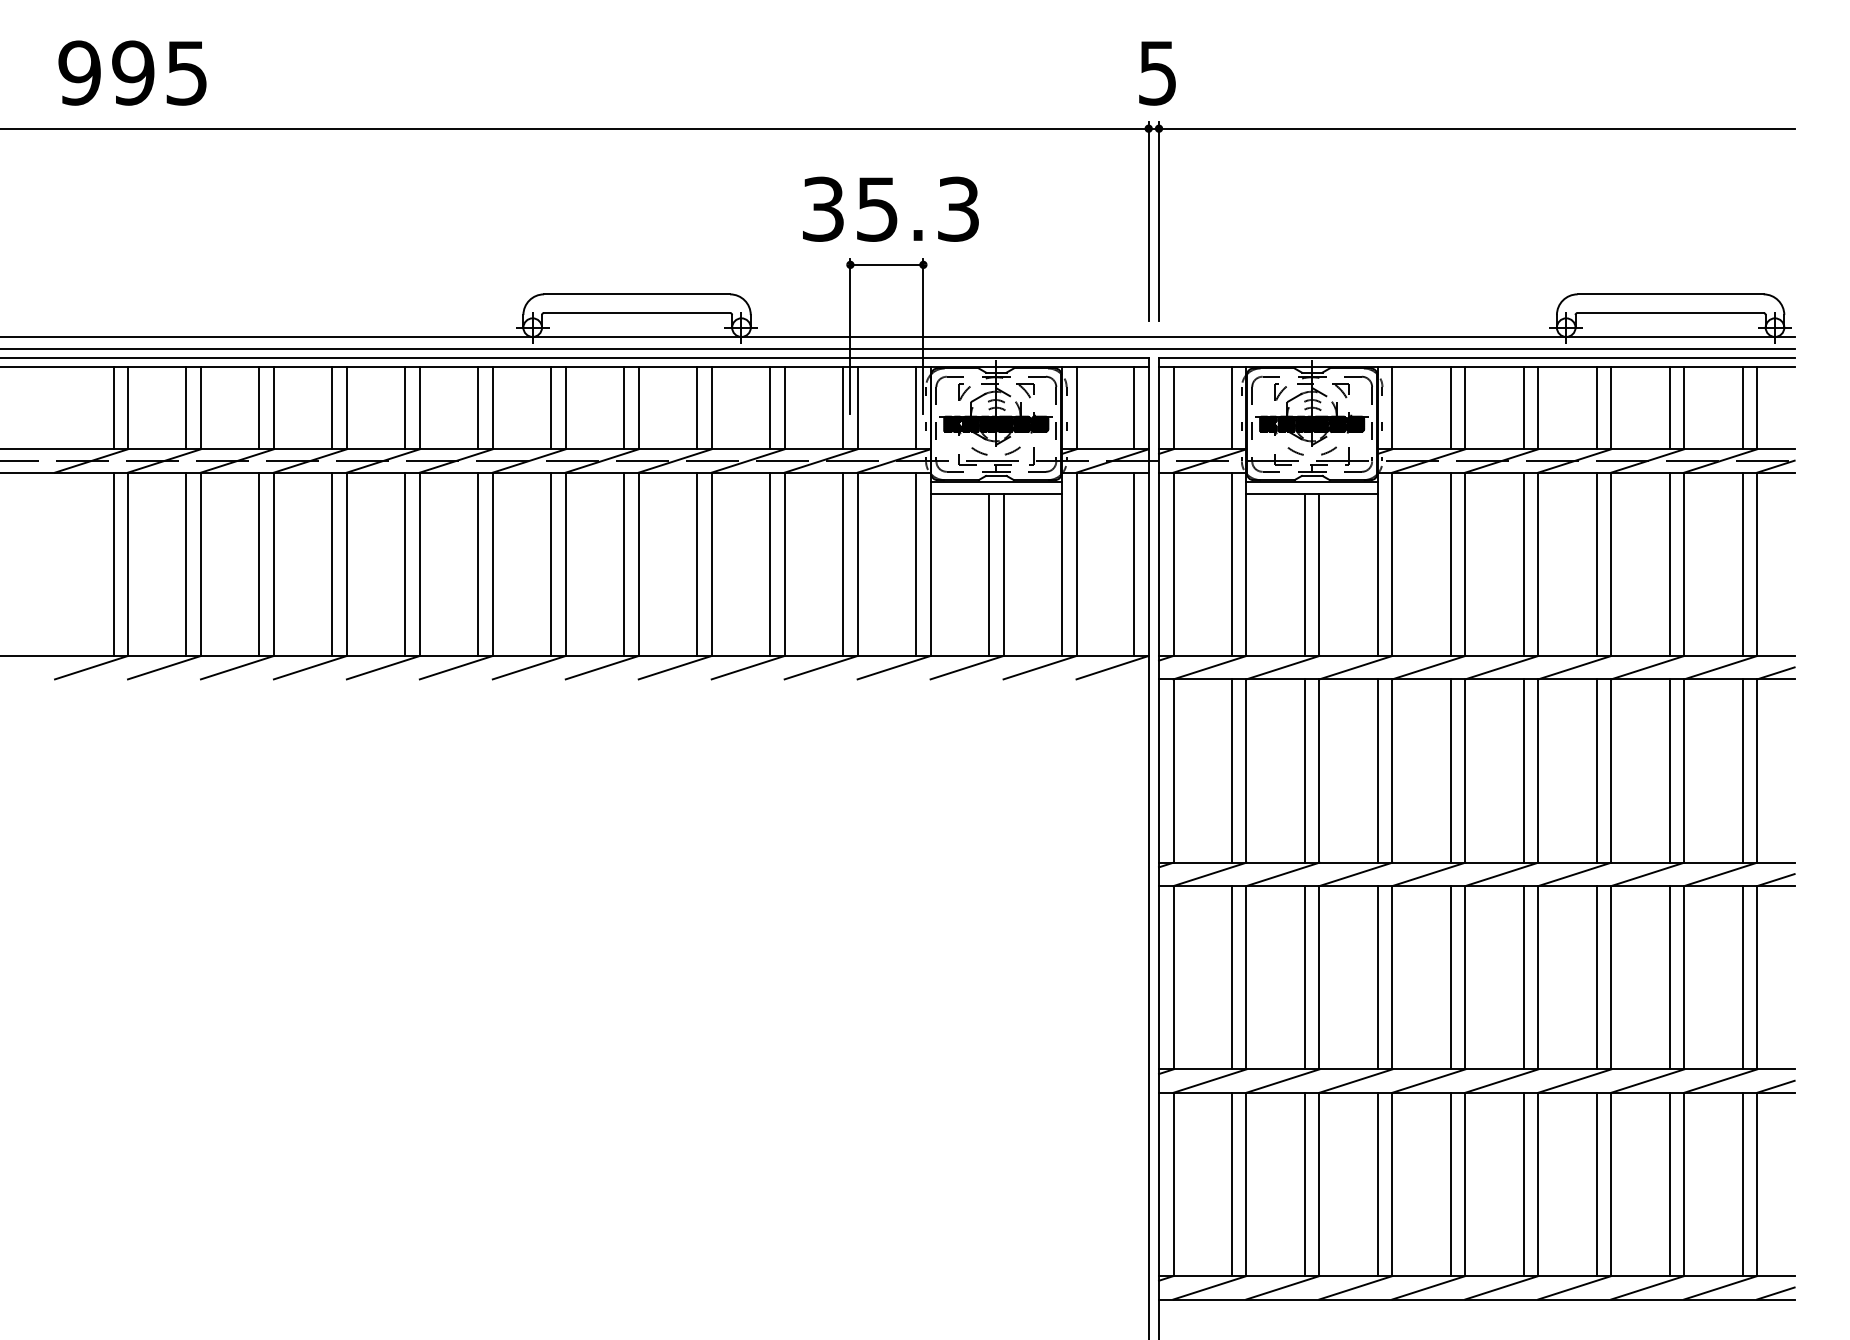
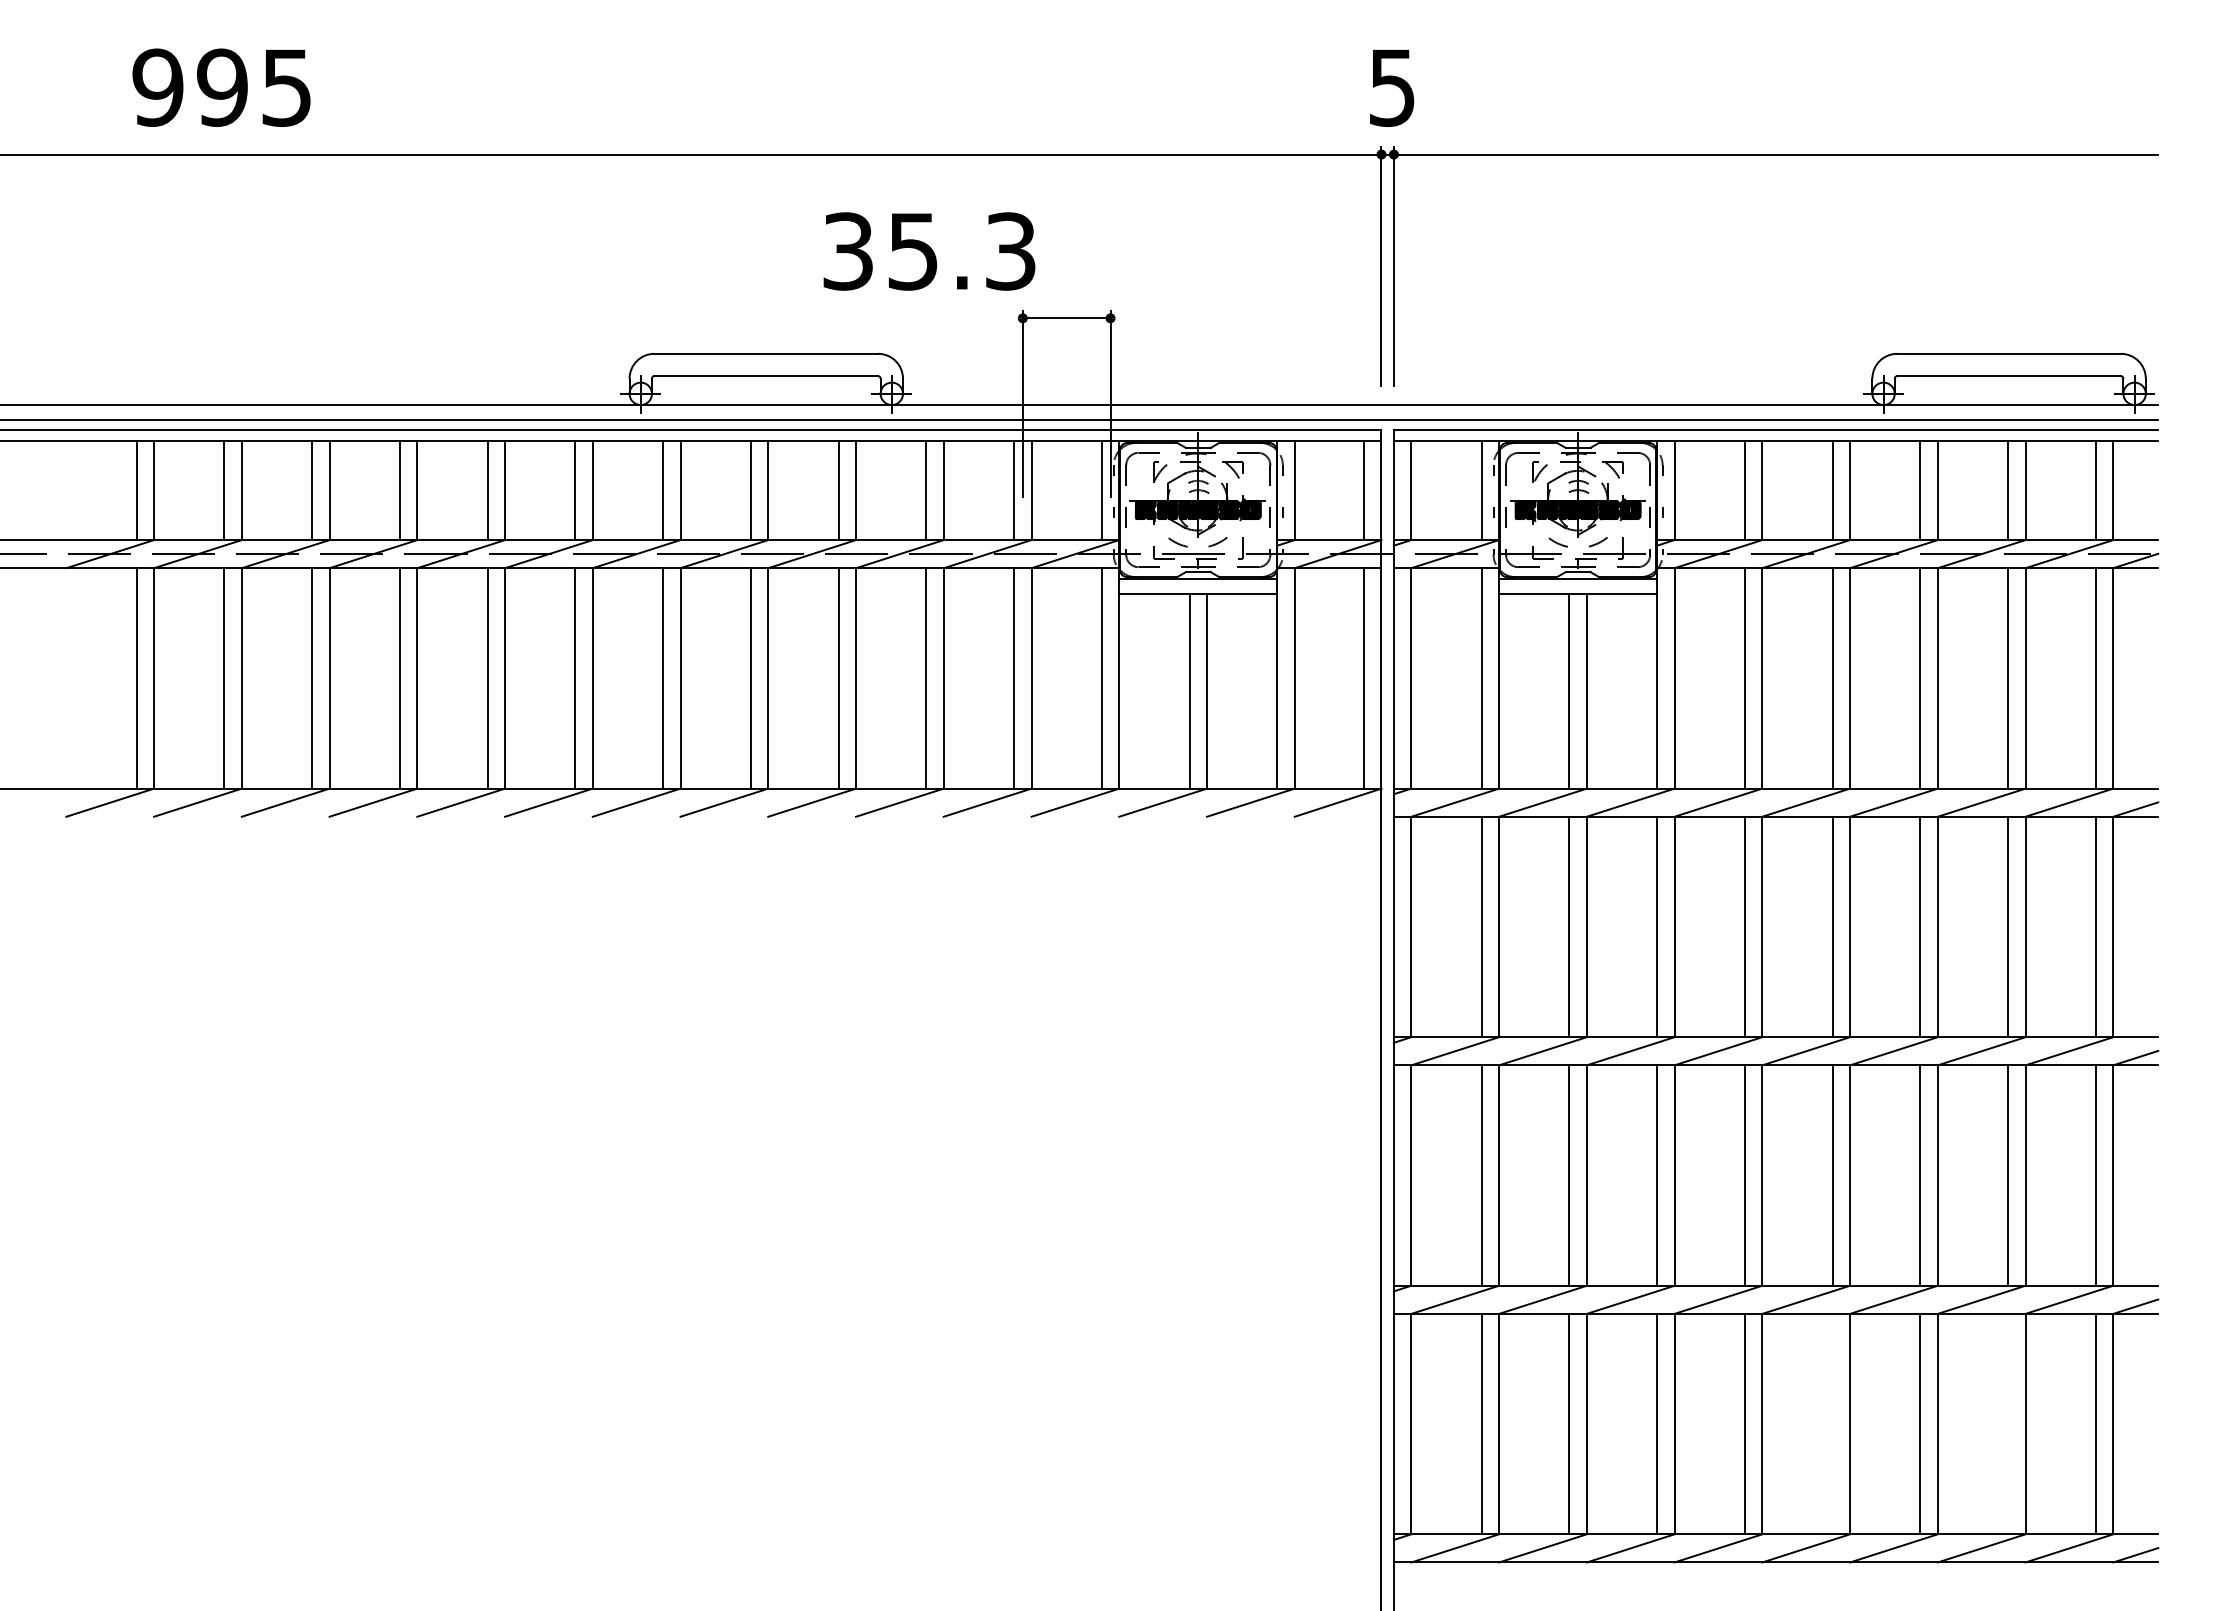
text: (132, 72) -> (221, 87), moved
text: (890, 209) -> (929, 251), moved
line: (1523, 1183) -> (1832, 1423), removed
line: (1670, 1183) -> (2008, 1423), removed

